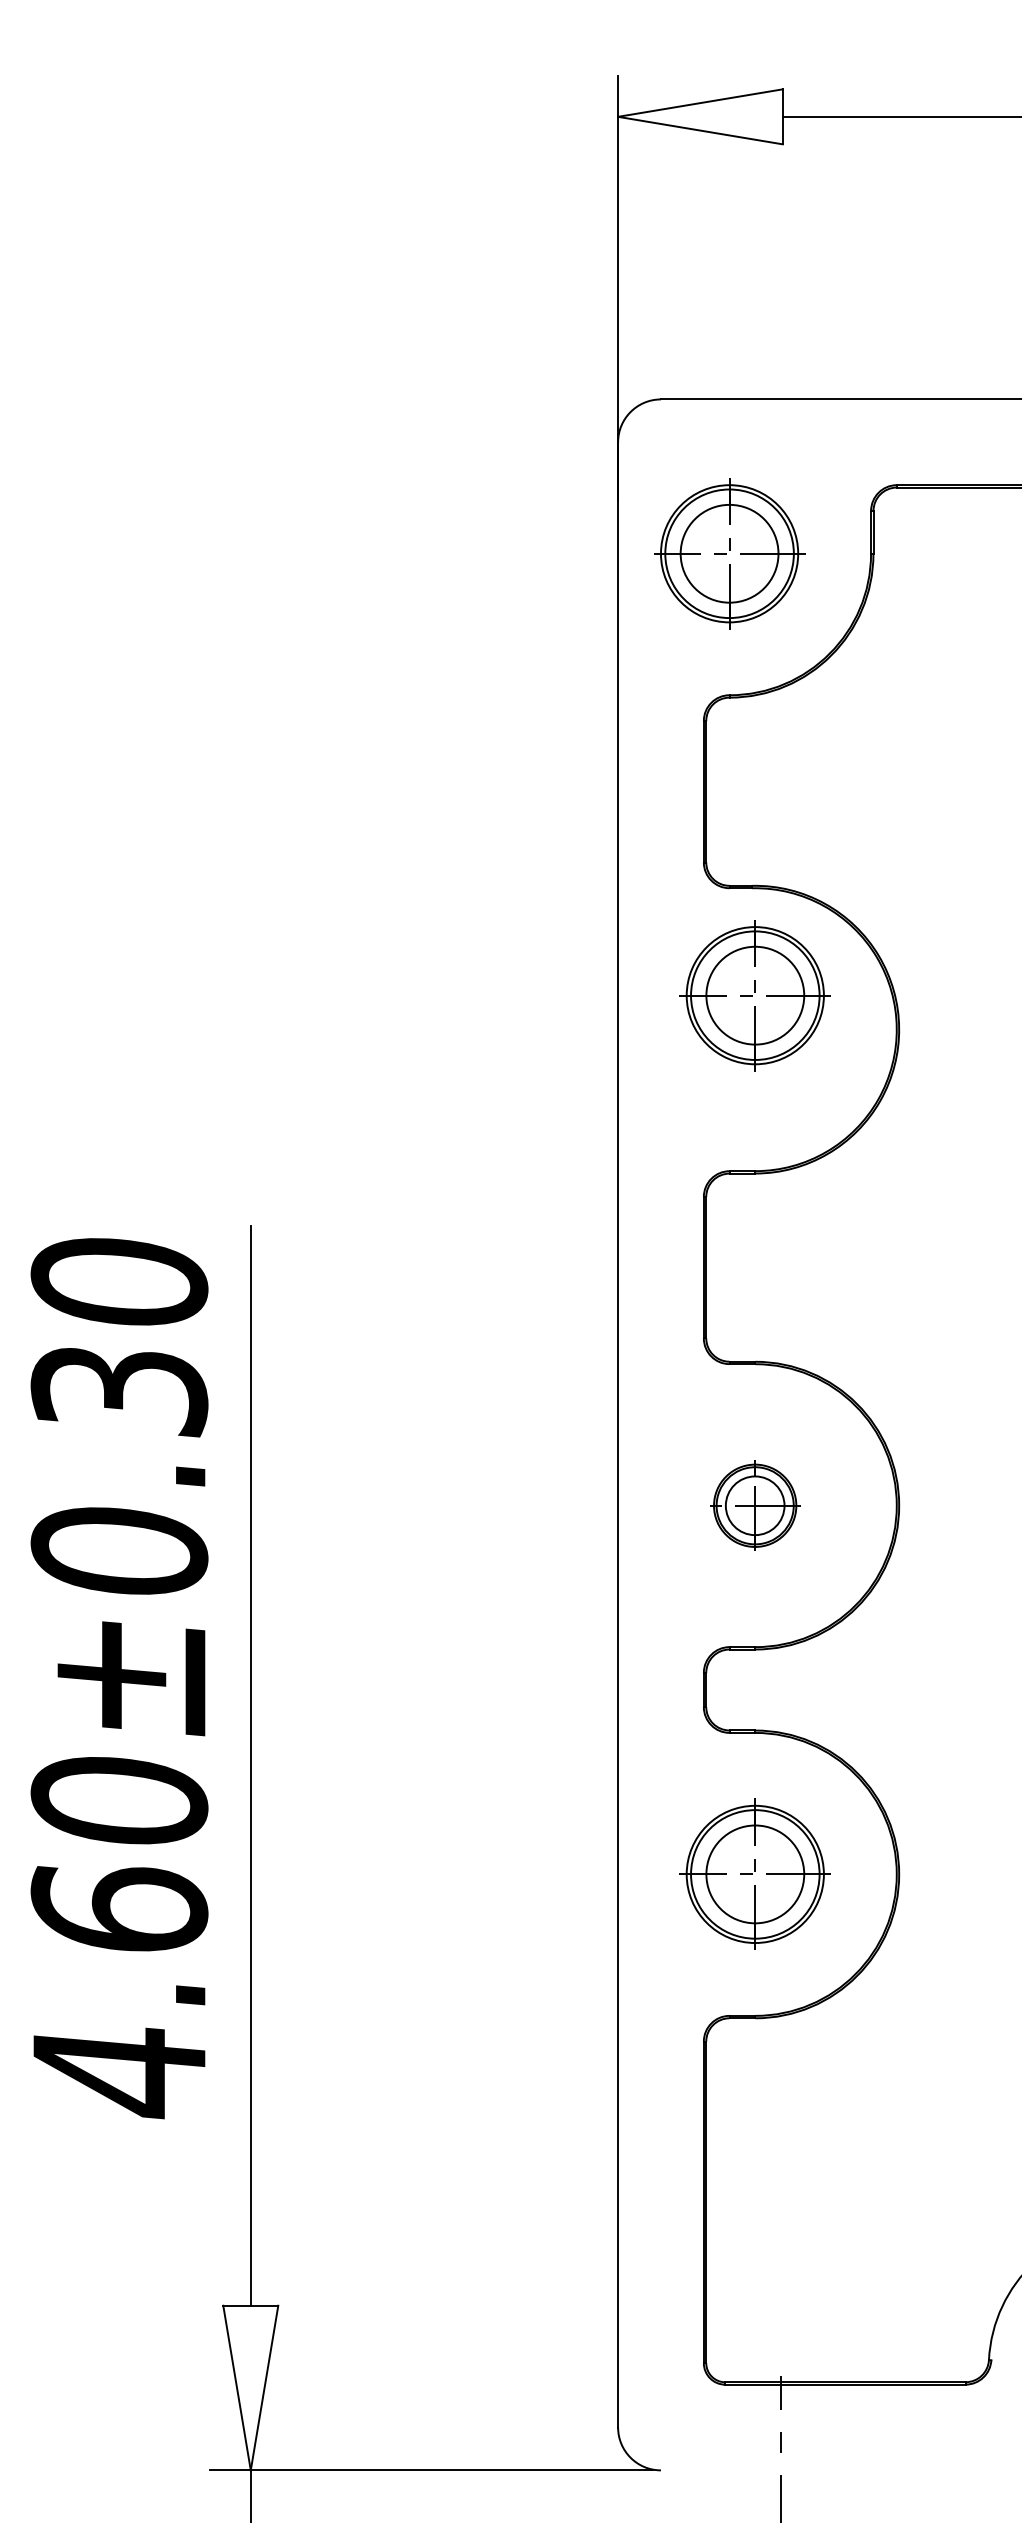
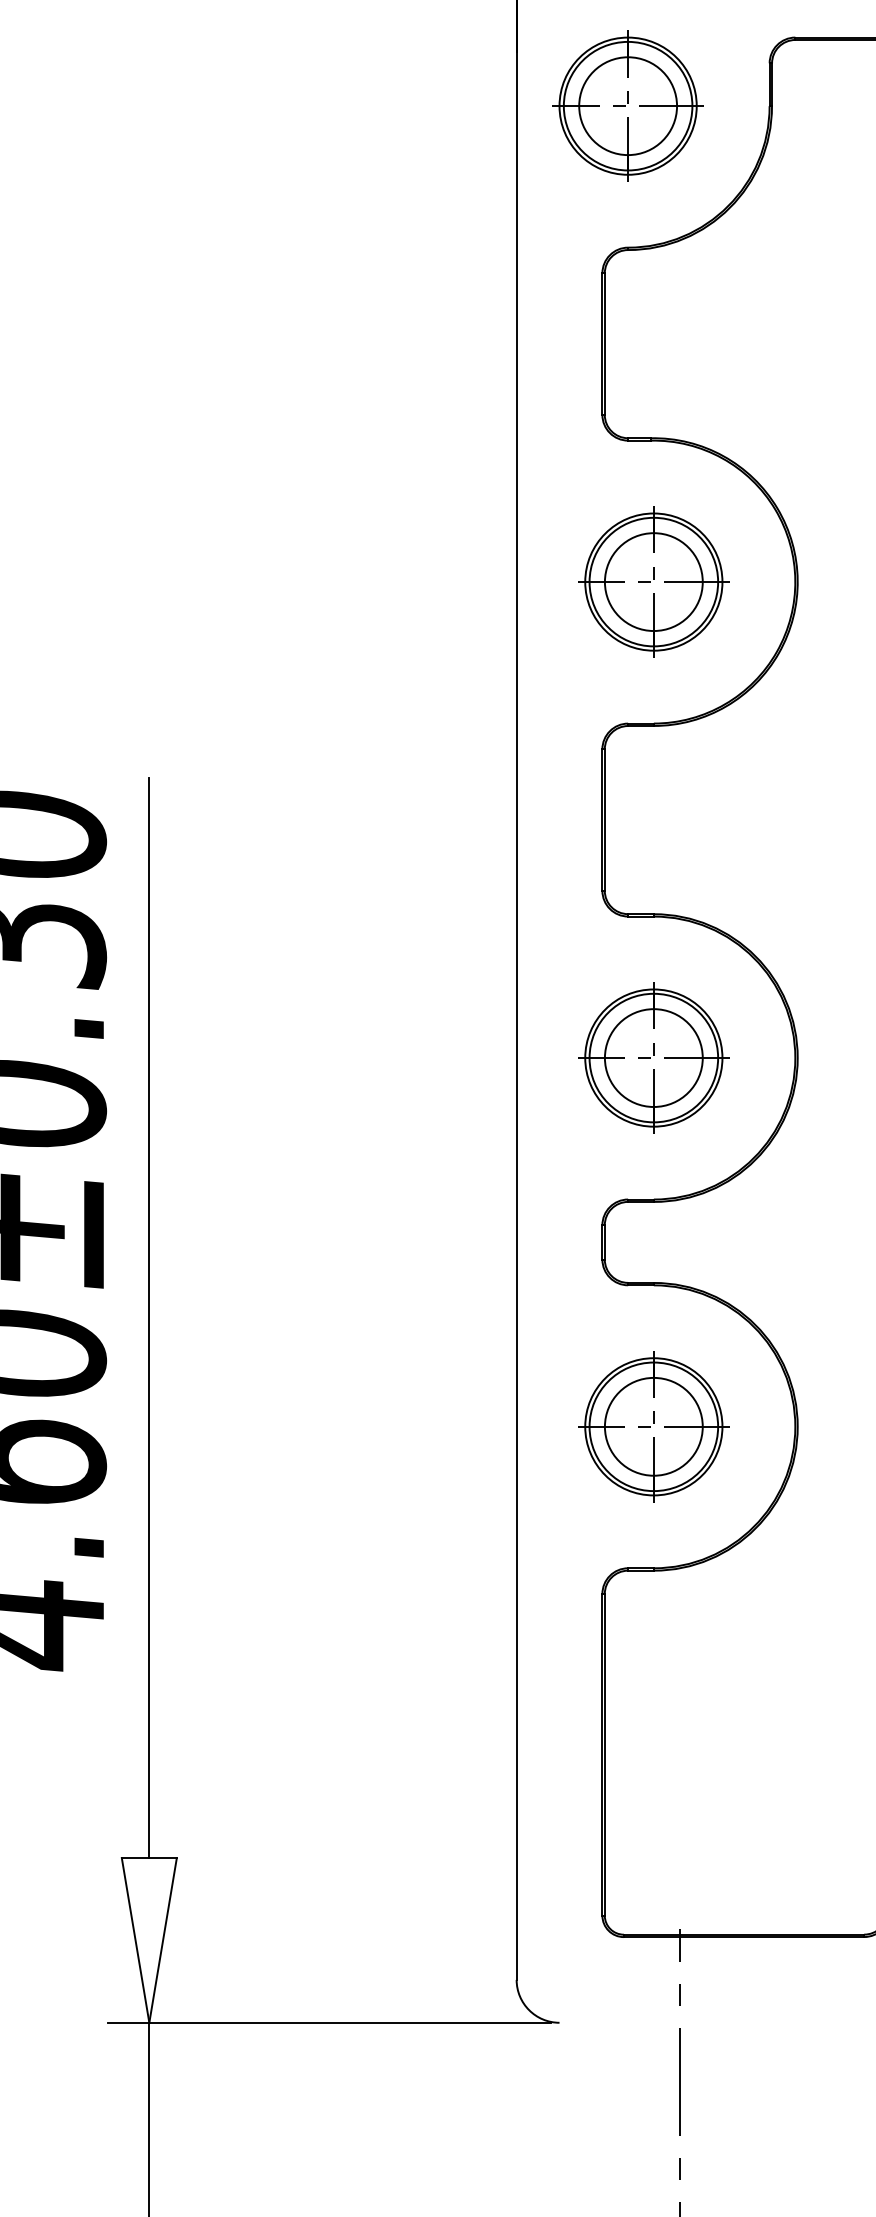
part: (754, 995) -> (653, 581), moved
part: (754, 1505) -> (653, 1057), size x1.67

